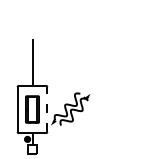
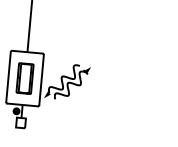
line: (47, 109) -> (41, 80), dashed -> solid

